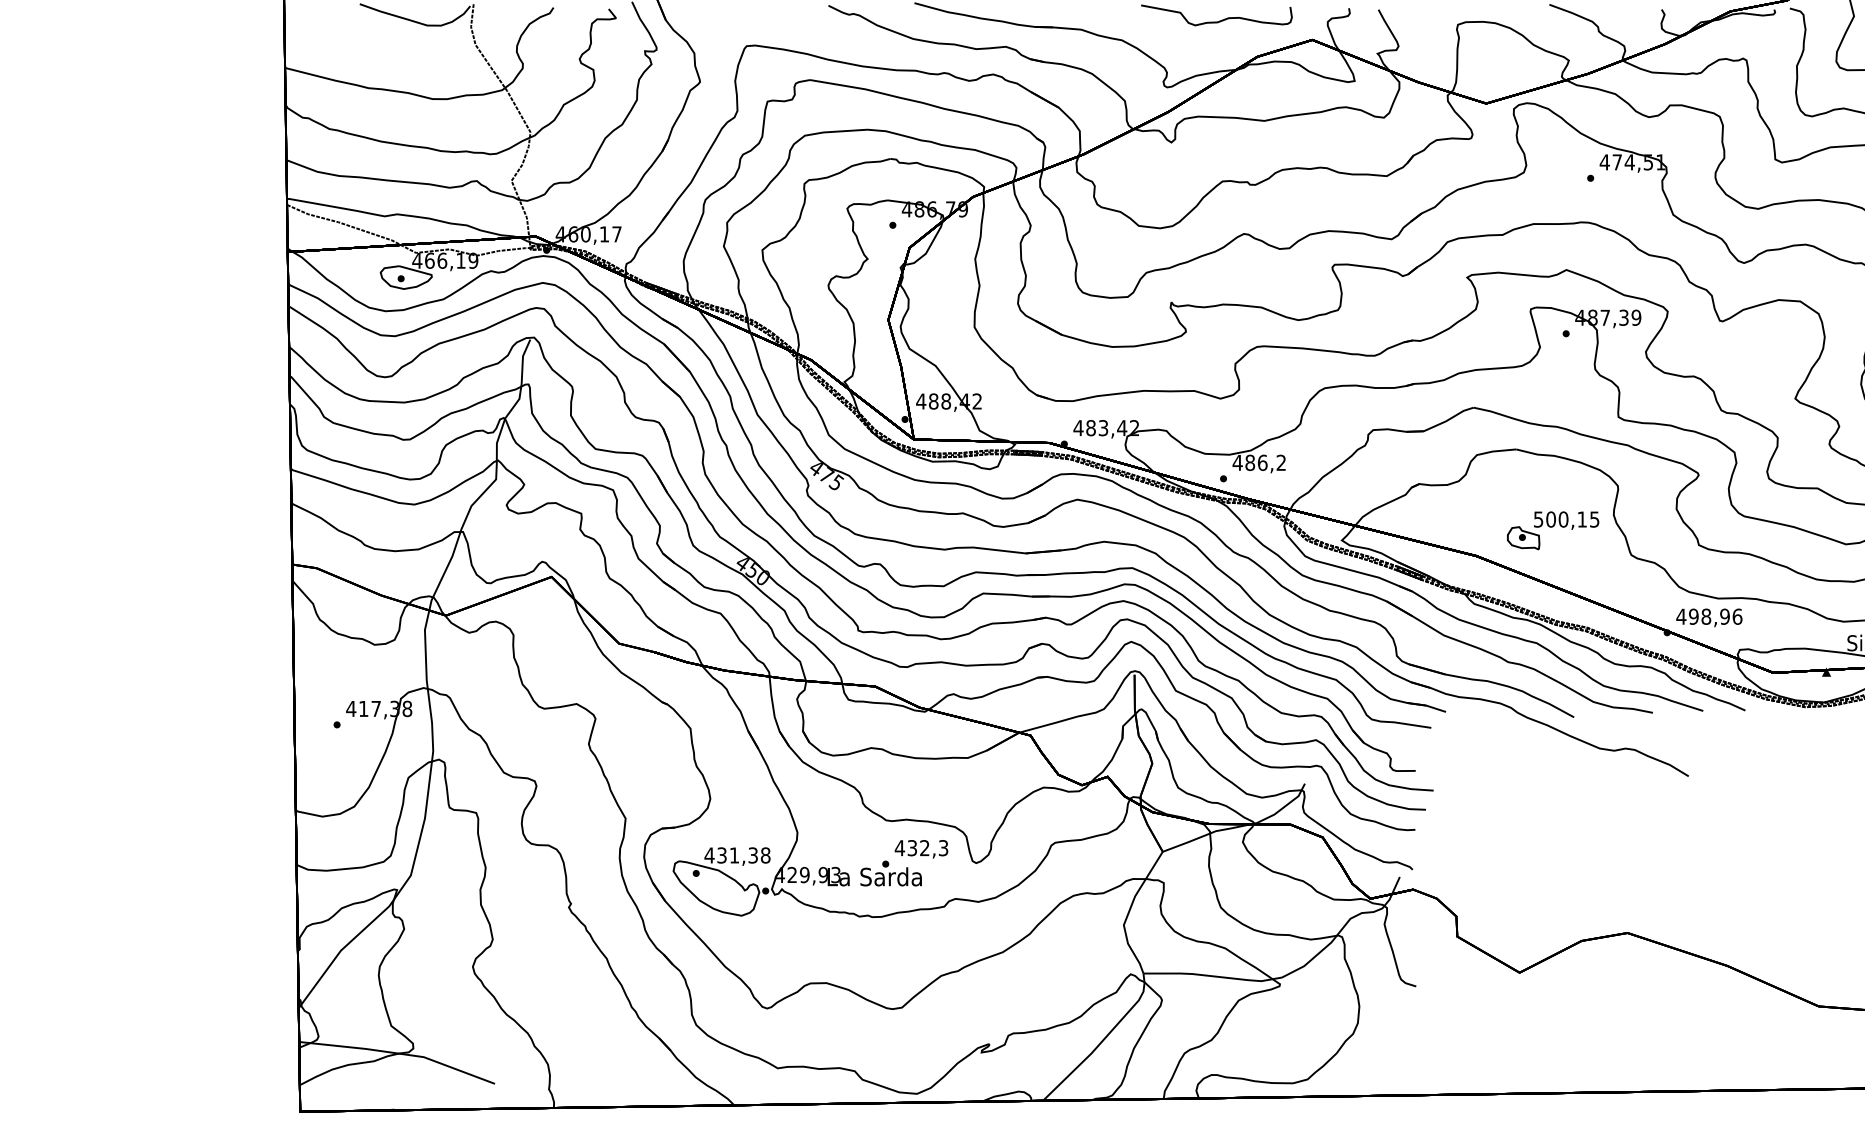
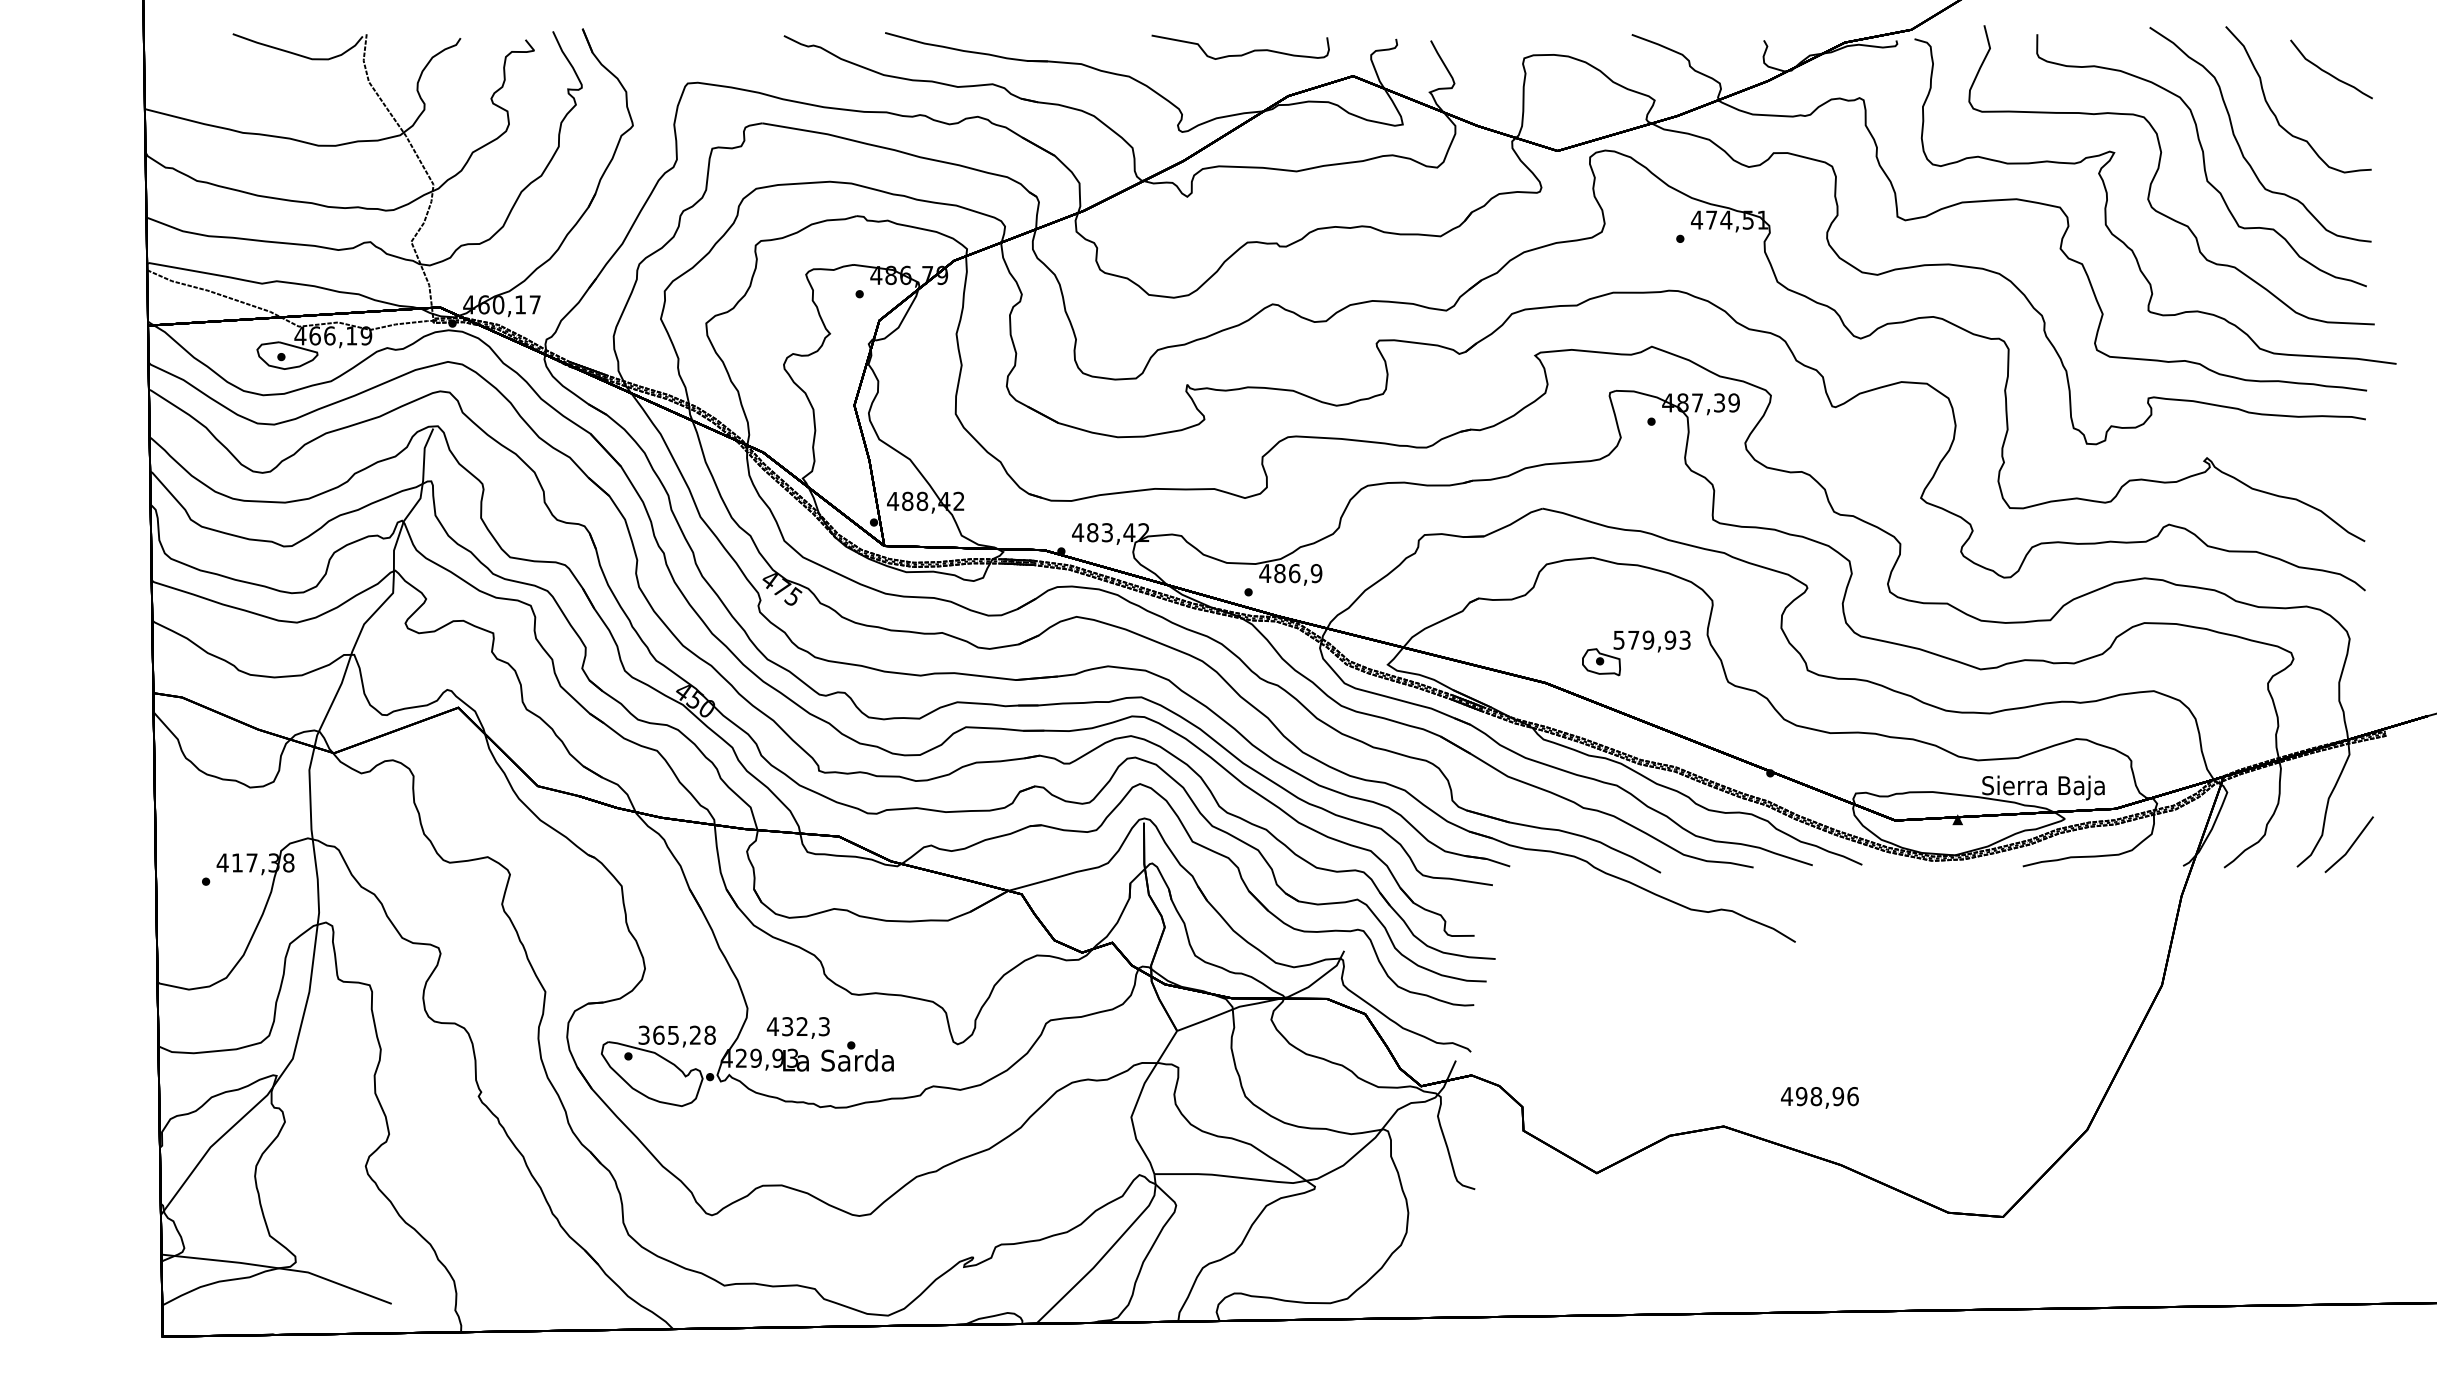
text: (1281, 462) -> (1316, 573), 486,2 -> 486,9
text: (1572, 518) -> (1659, 639), 500,15 -> 579,93
text: (1708, 617) -> (1819, 1097), moved
text: (920, 848) -> (797, 1027), moved
text: (731, 854) -> (669, 1034), 431,38 -> 365,28

